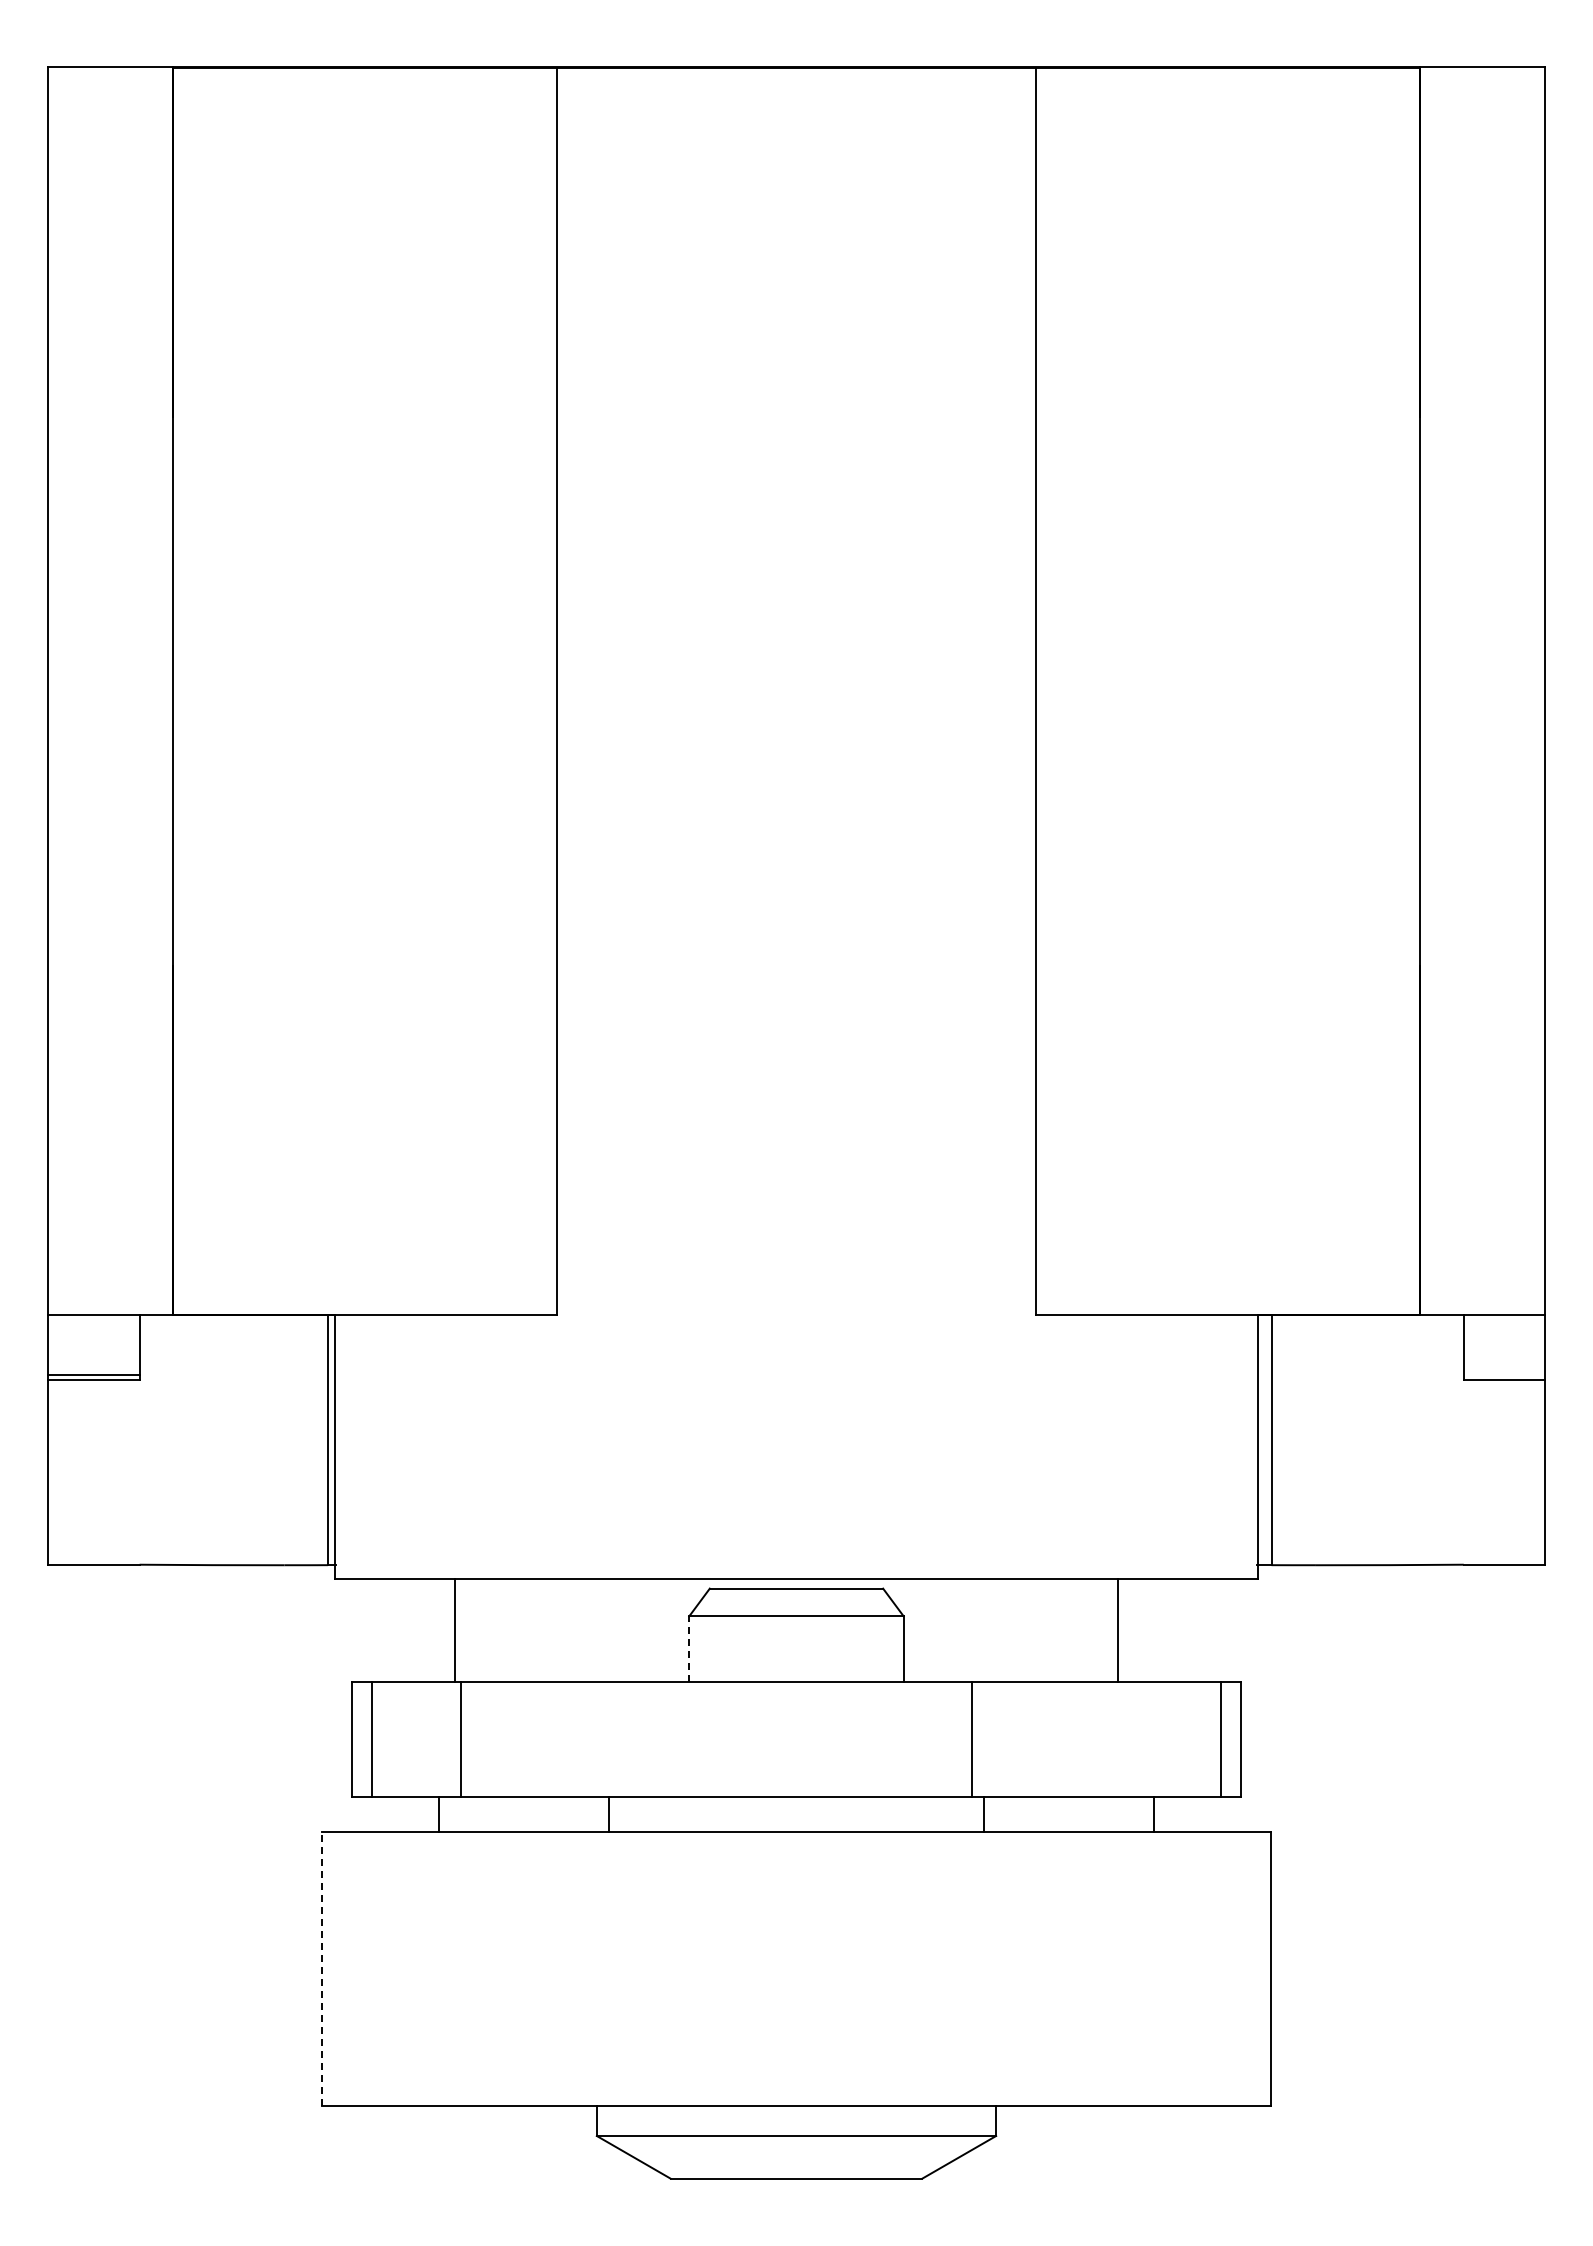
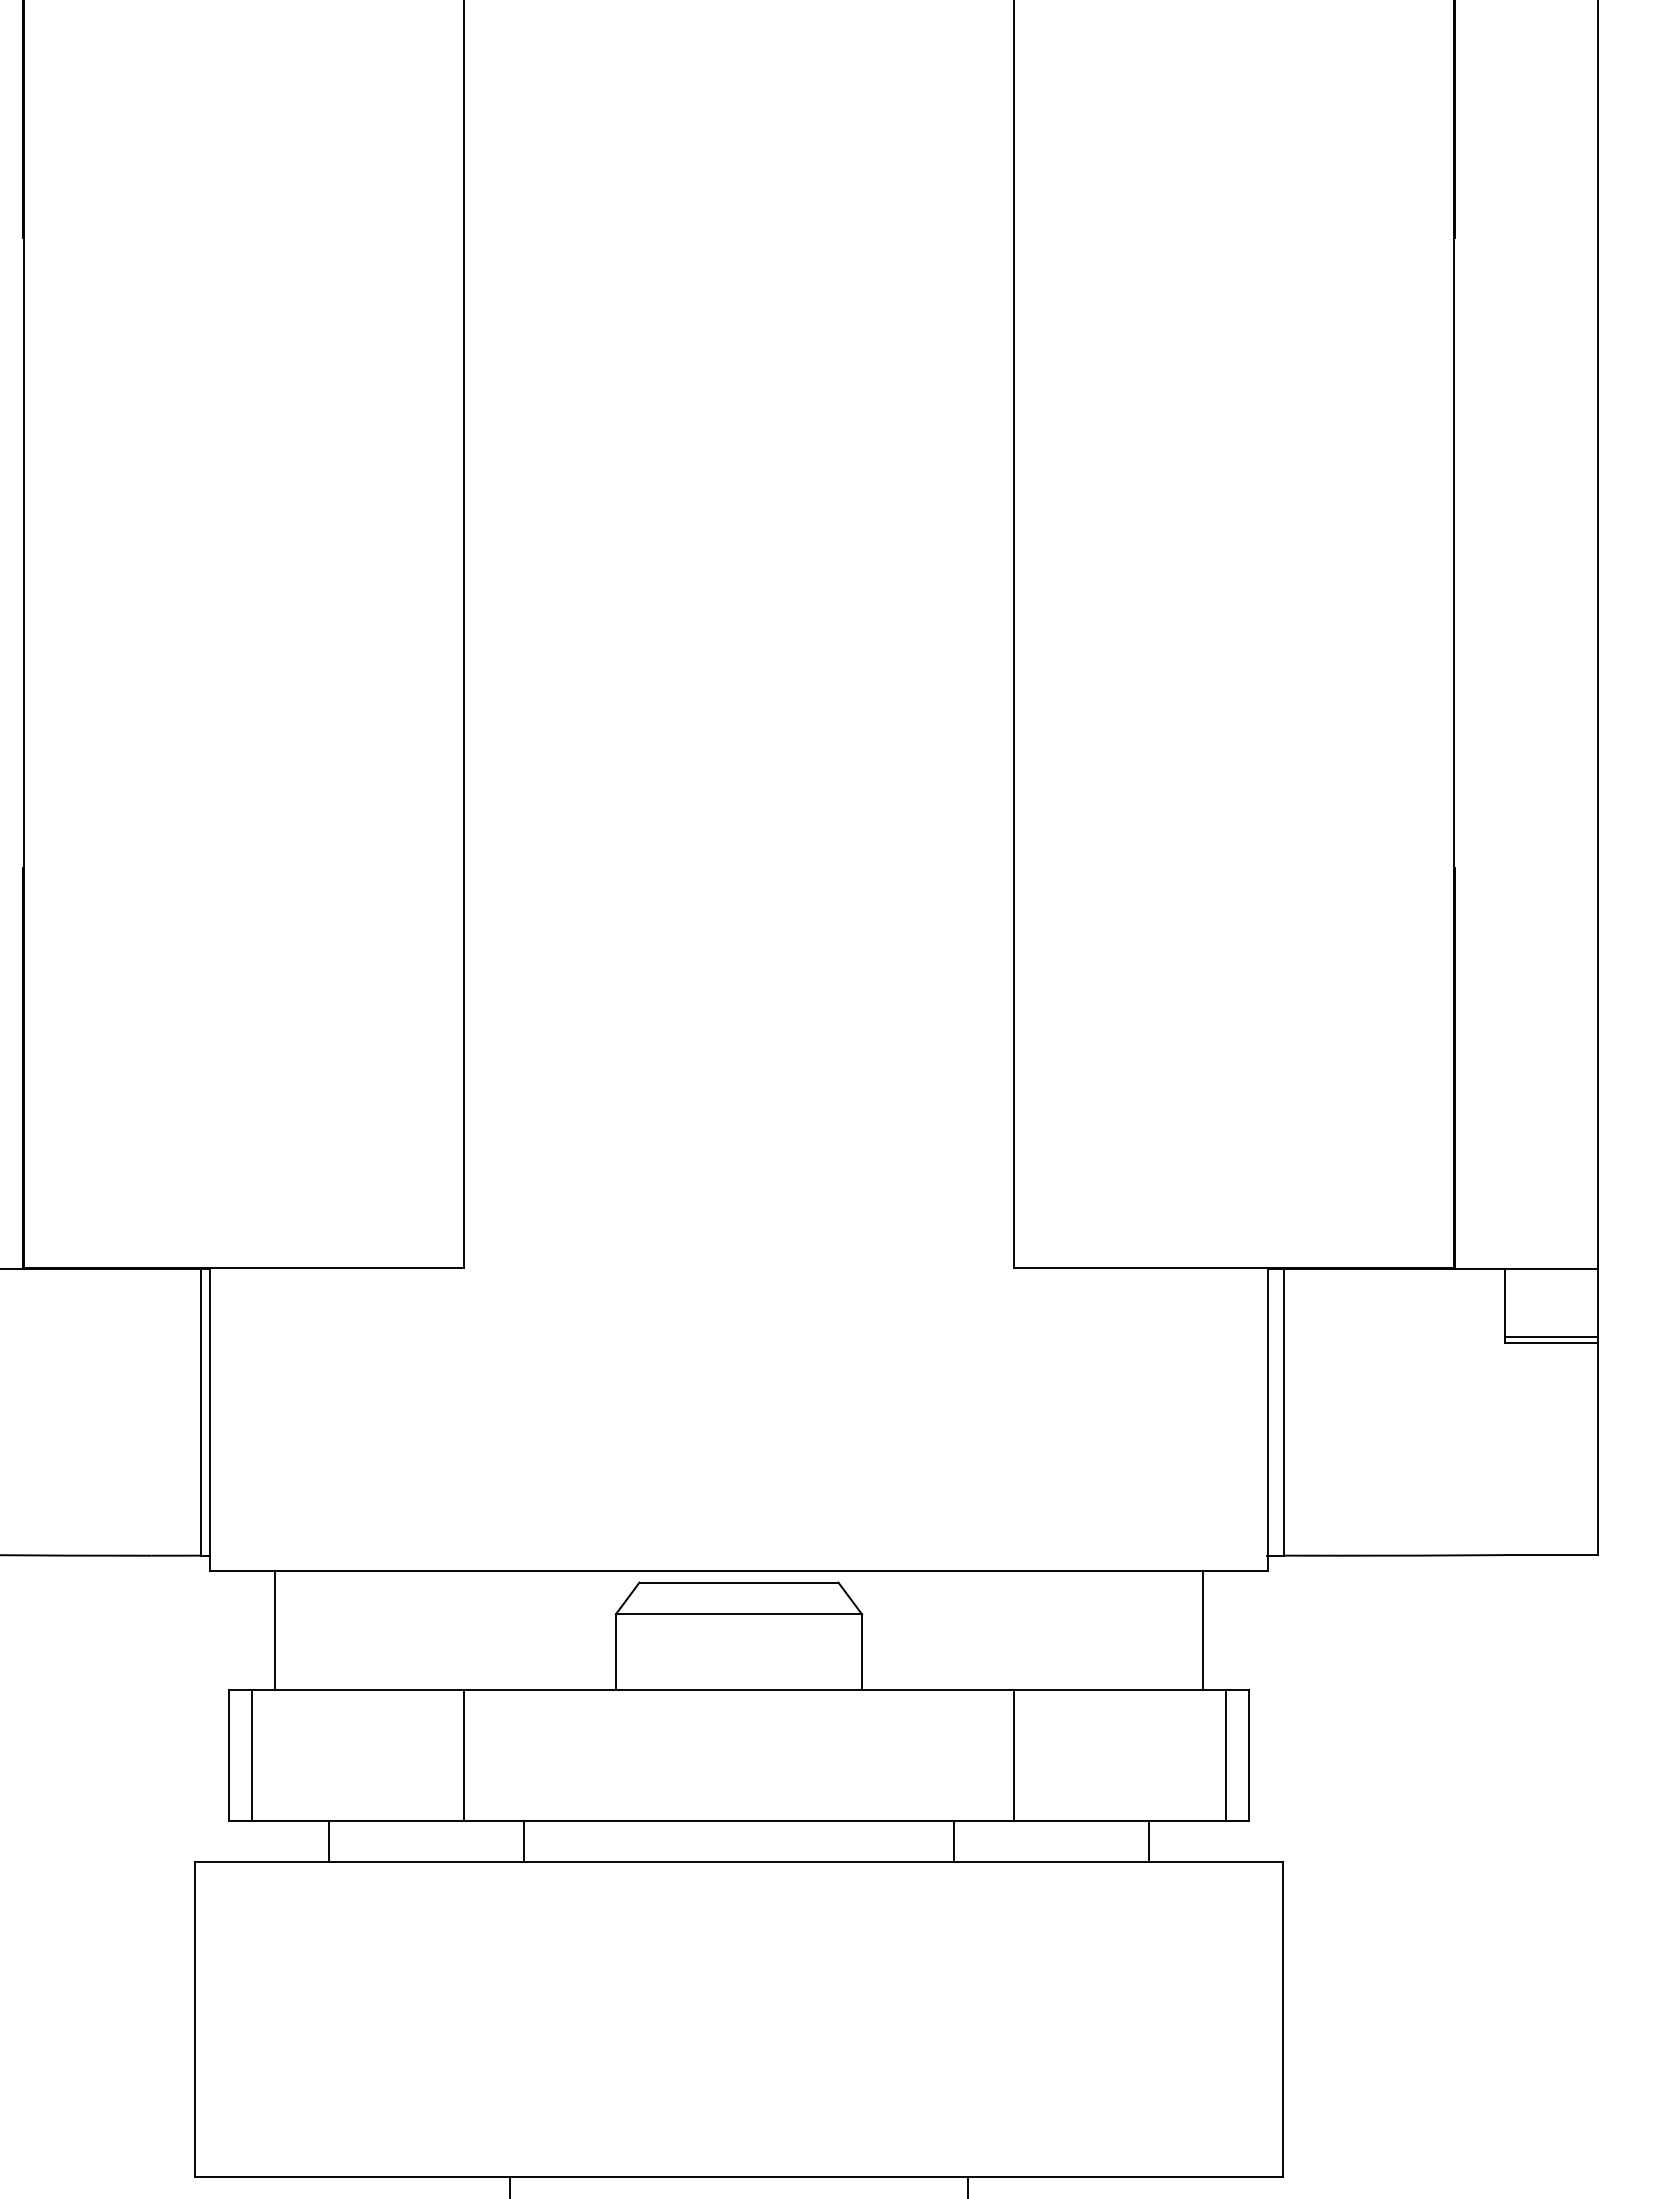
line: (1504, 1375) -> (1551, 1337), added
line: (455, 1630) -> (275, 1630), moved
line: (1117, 1630) -> (1202, 1630), moved
line: (689, 1649) -> (616, 1652), dashed -> solid
line: (461, 1739) -> (464, 1755), moved
line: (971, 1739) -> (1013, 1755), moved
line: (322, 1968) -> (194, 2018), dashed -> solid

